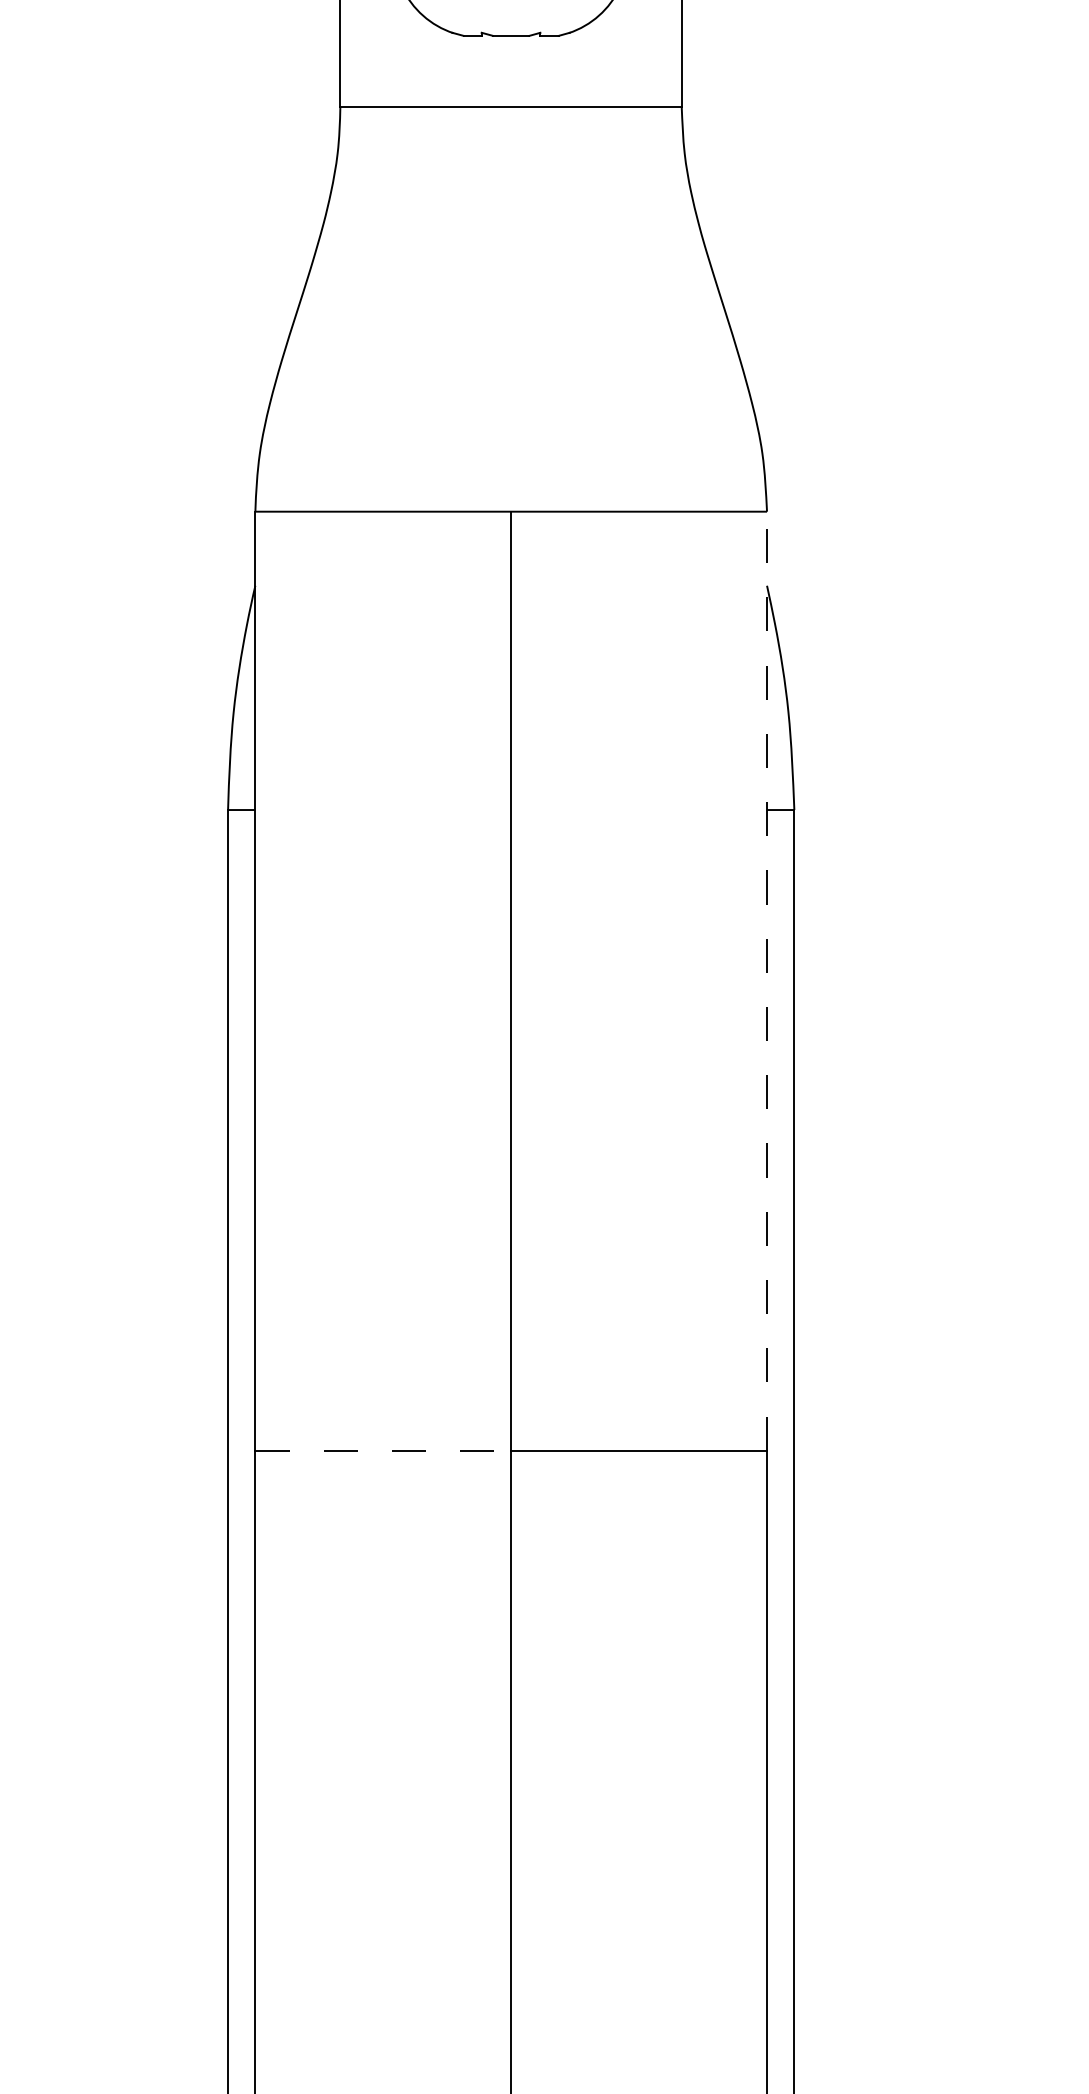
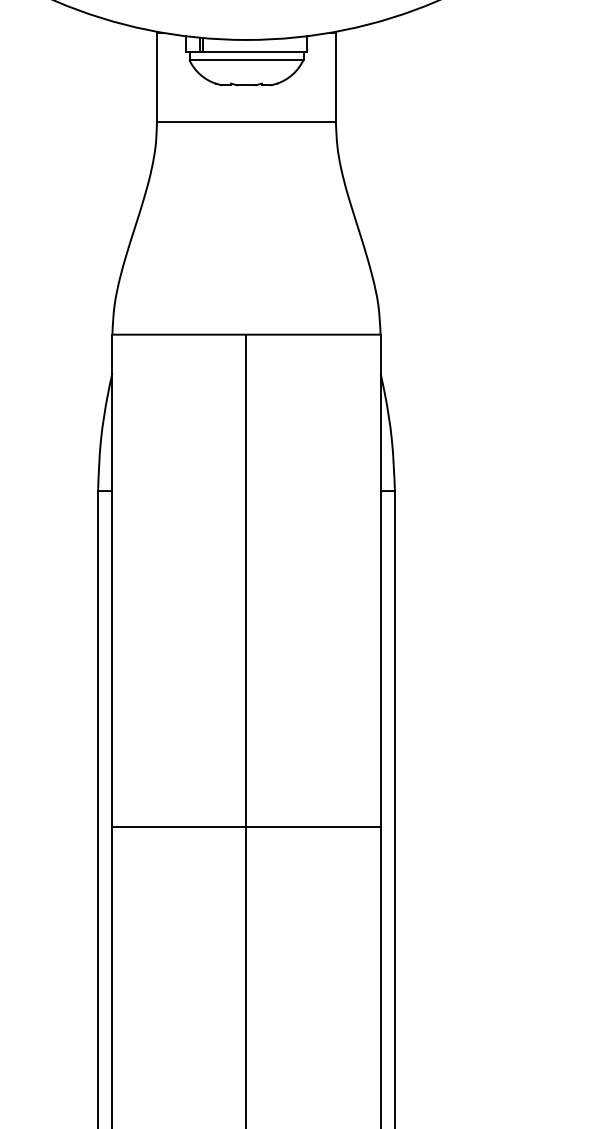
line: (766, 980) -> (380, 580), dashed -> solid
line: (383, 1449) -> (179, 826), dashed -> solid

